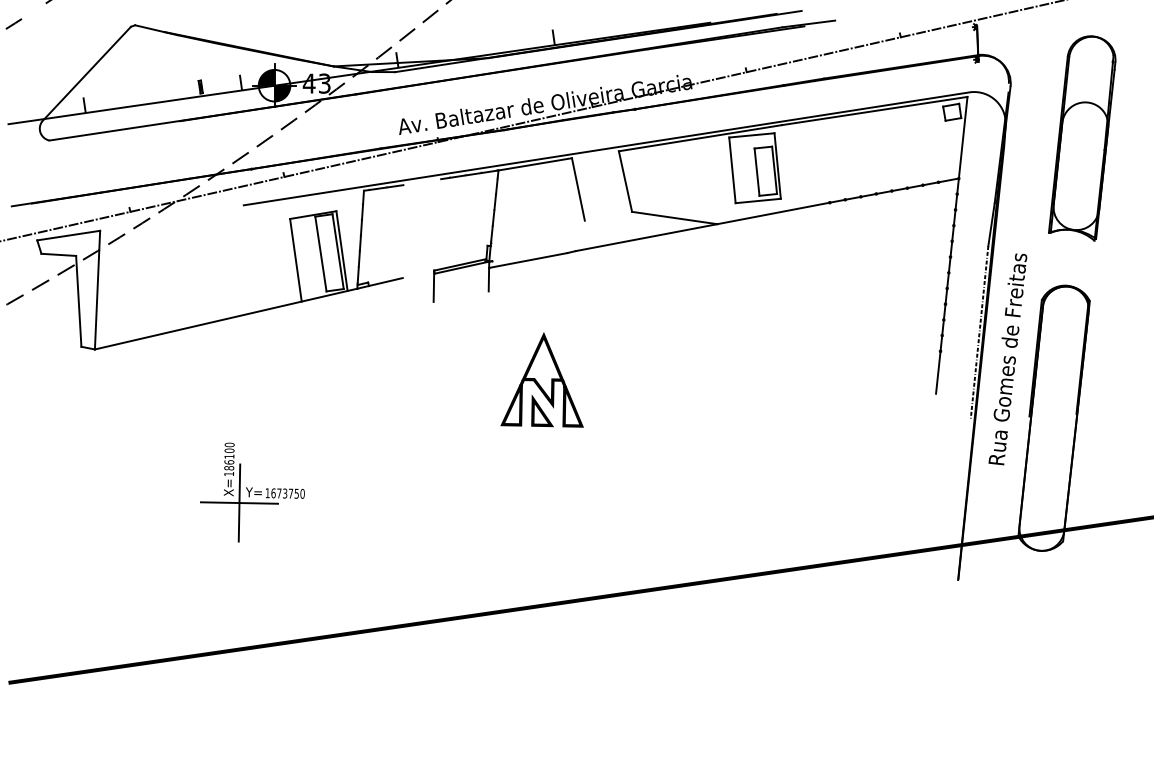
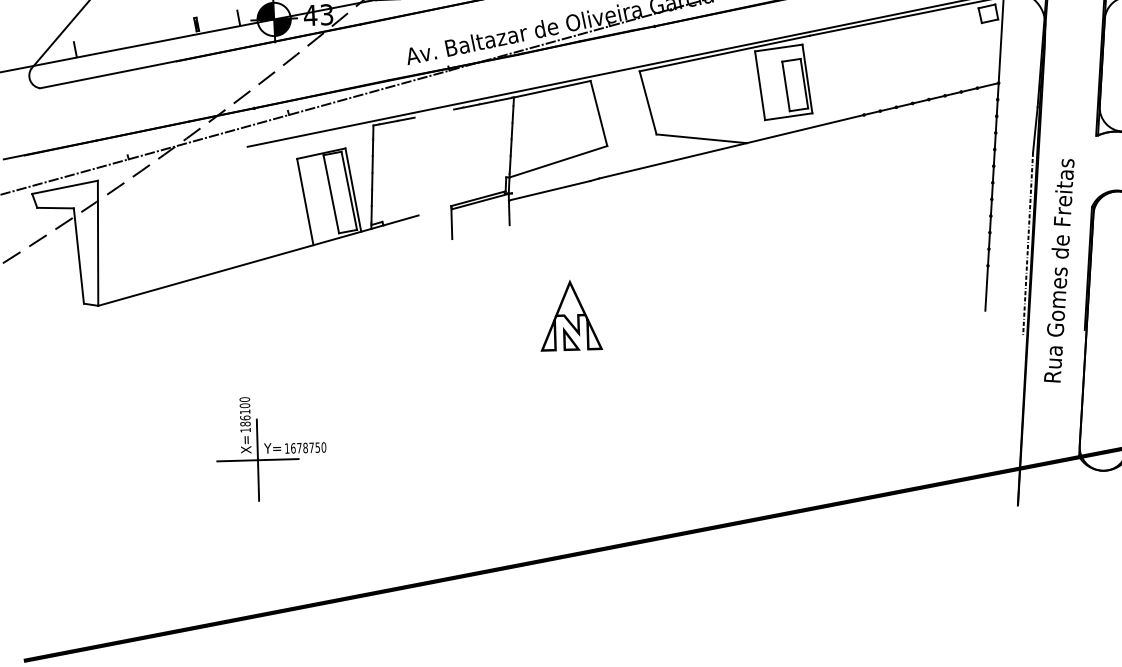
line: (537, 233) -> (558, 161), added
part: (541, 379) -> (569, 315), size x0.71
text: (285, 493) -> (305, 447), 1673750 -> 1678750

